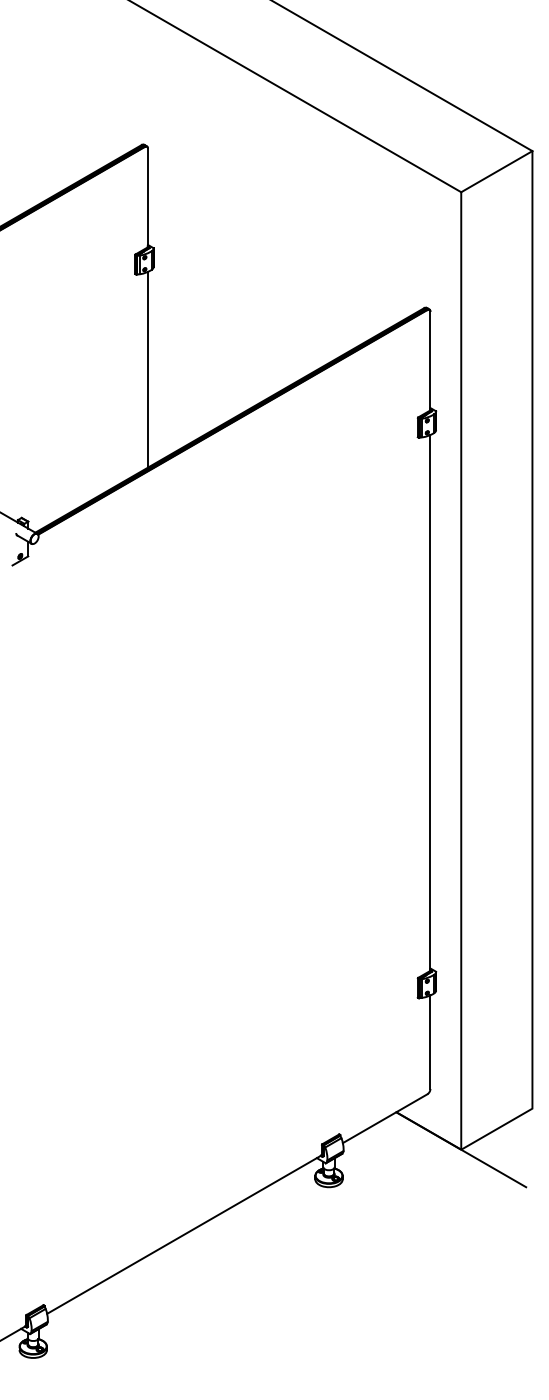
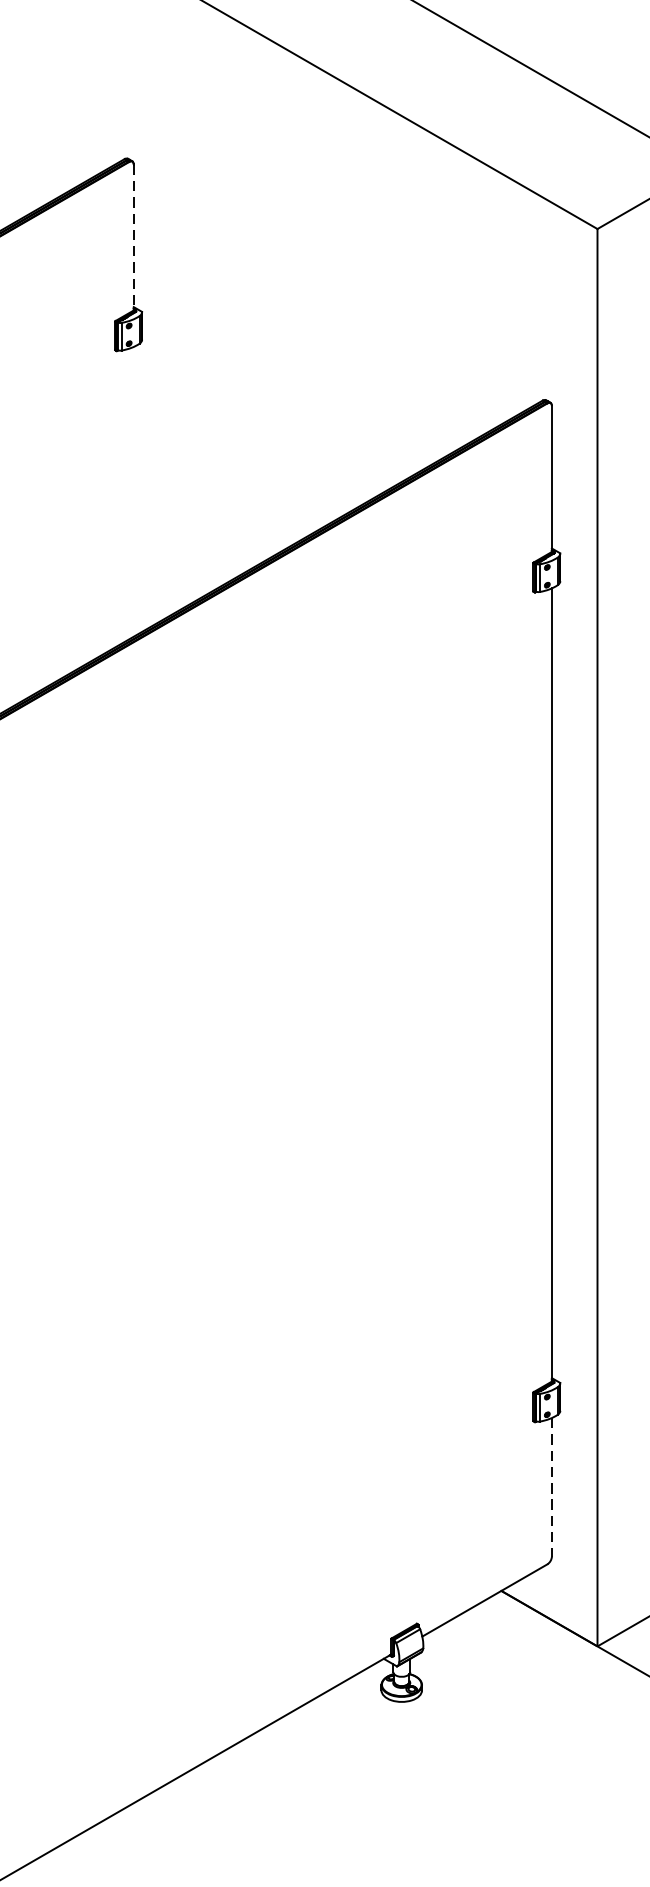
line: (147, 198) -> (133, 238), solid -> dashed
line: (147, 369) -> (133, 491), removed
line: (430, 1042) -> (551, 1487), solid -> dashed

